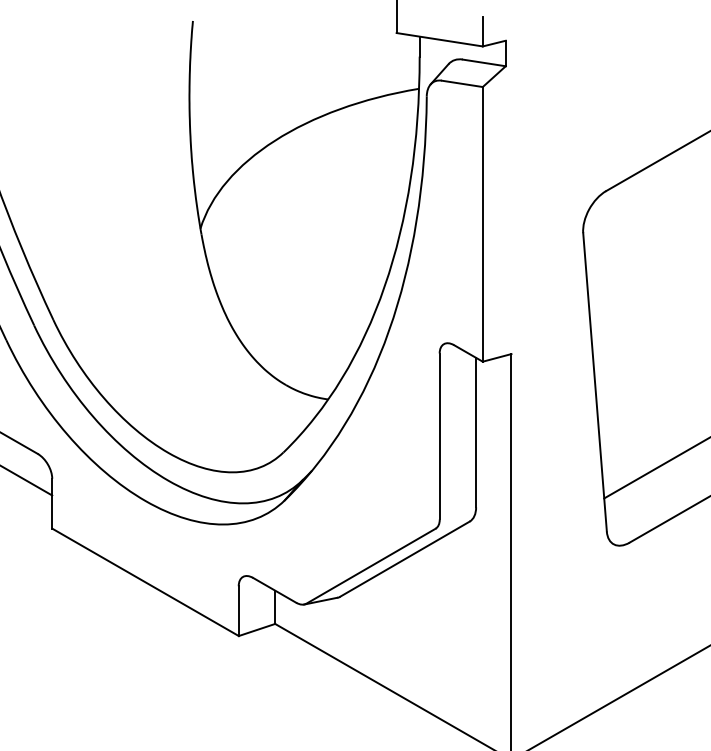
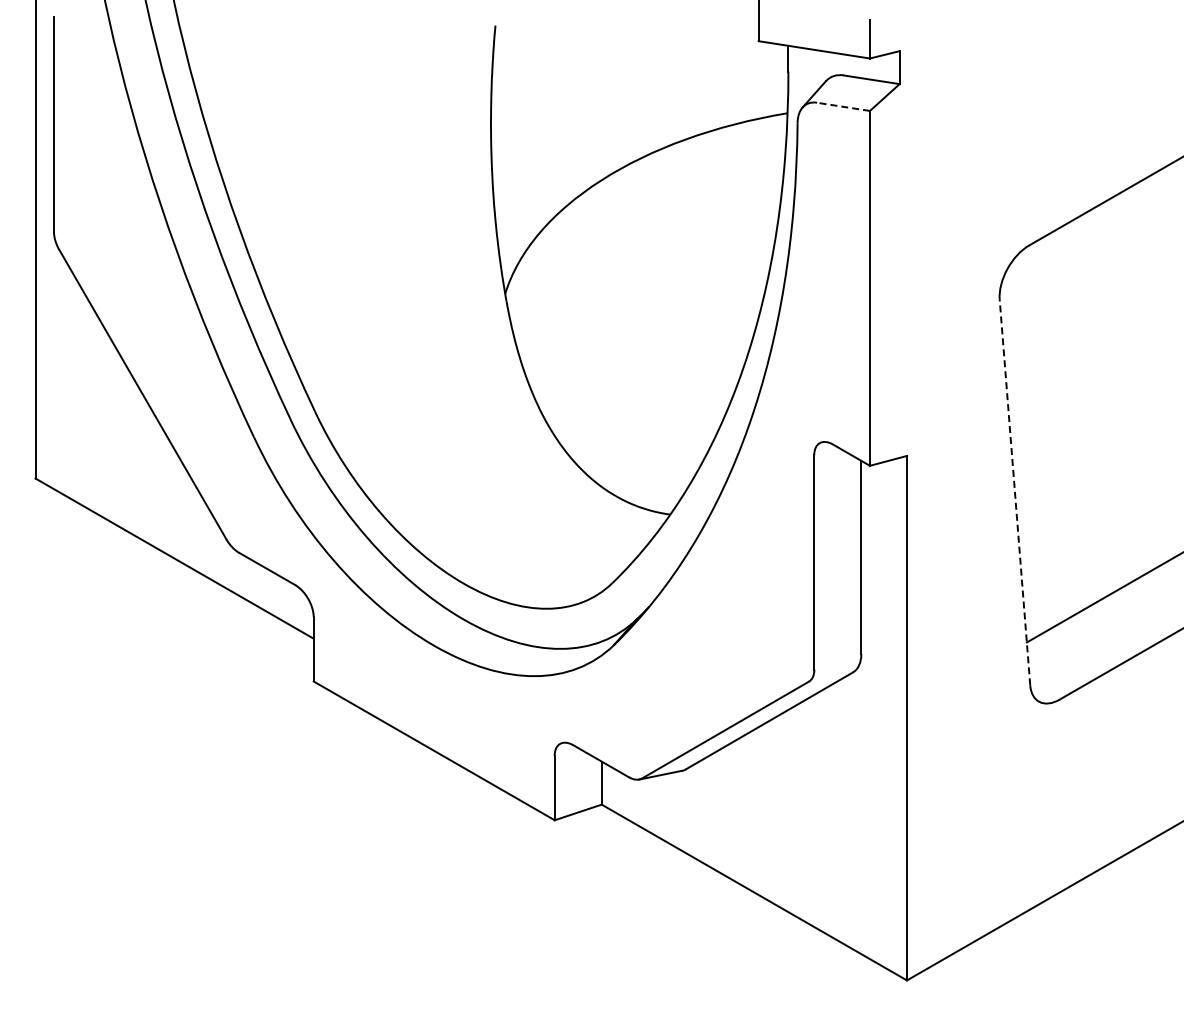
line: (462, 83) -> (843, 106), solid -> dashed
line: (594, 382) -> (1014, 492), solid -> dashed

